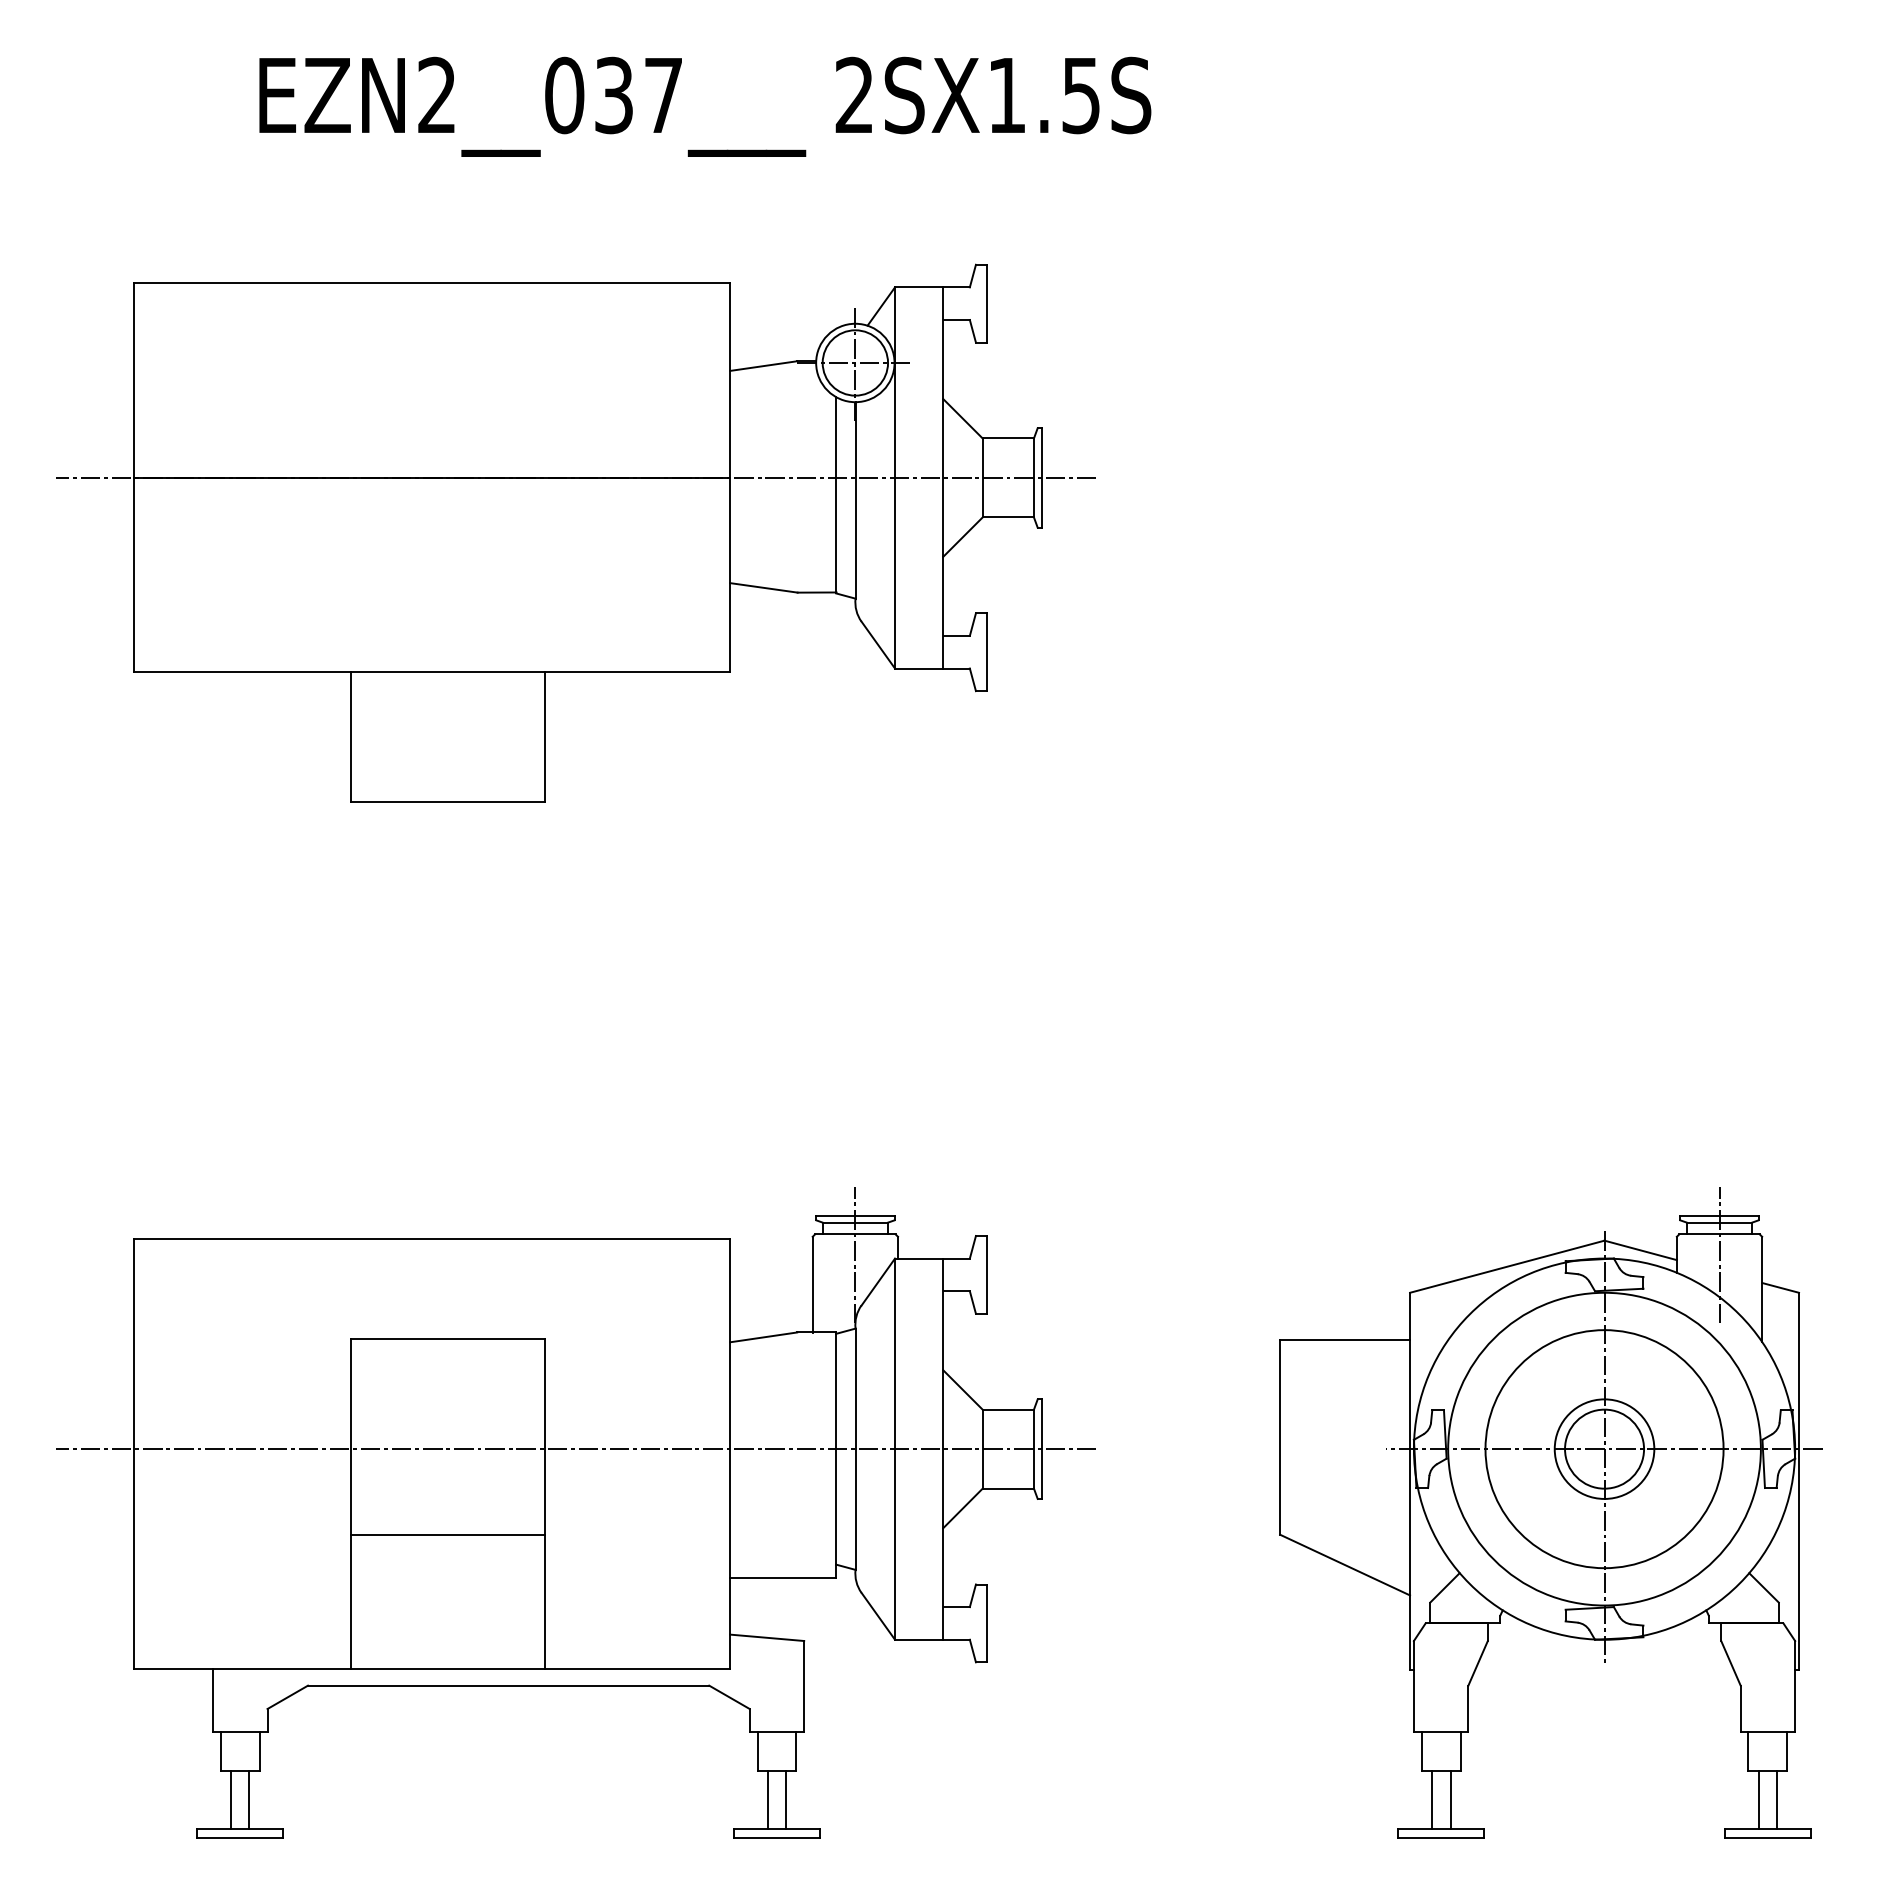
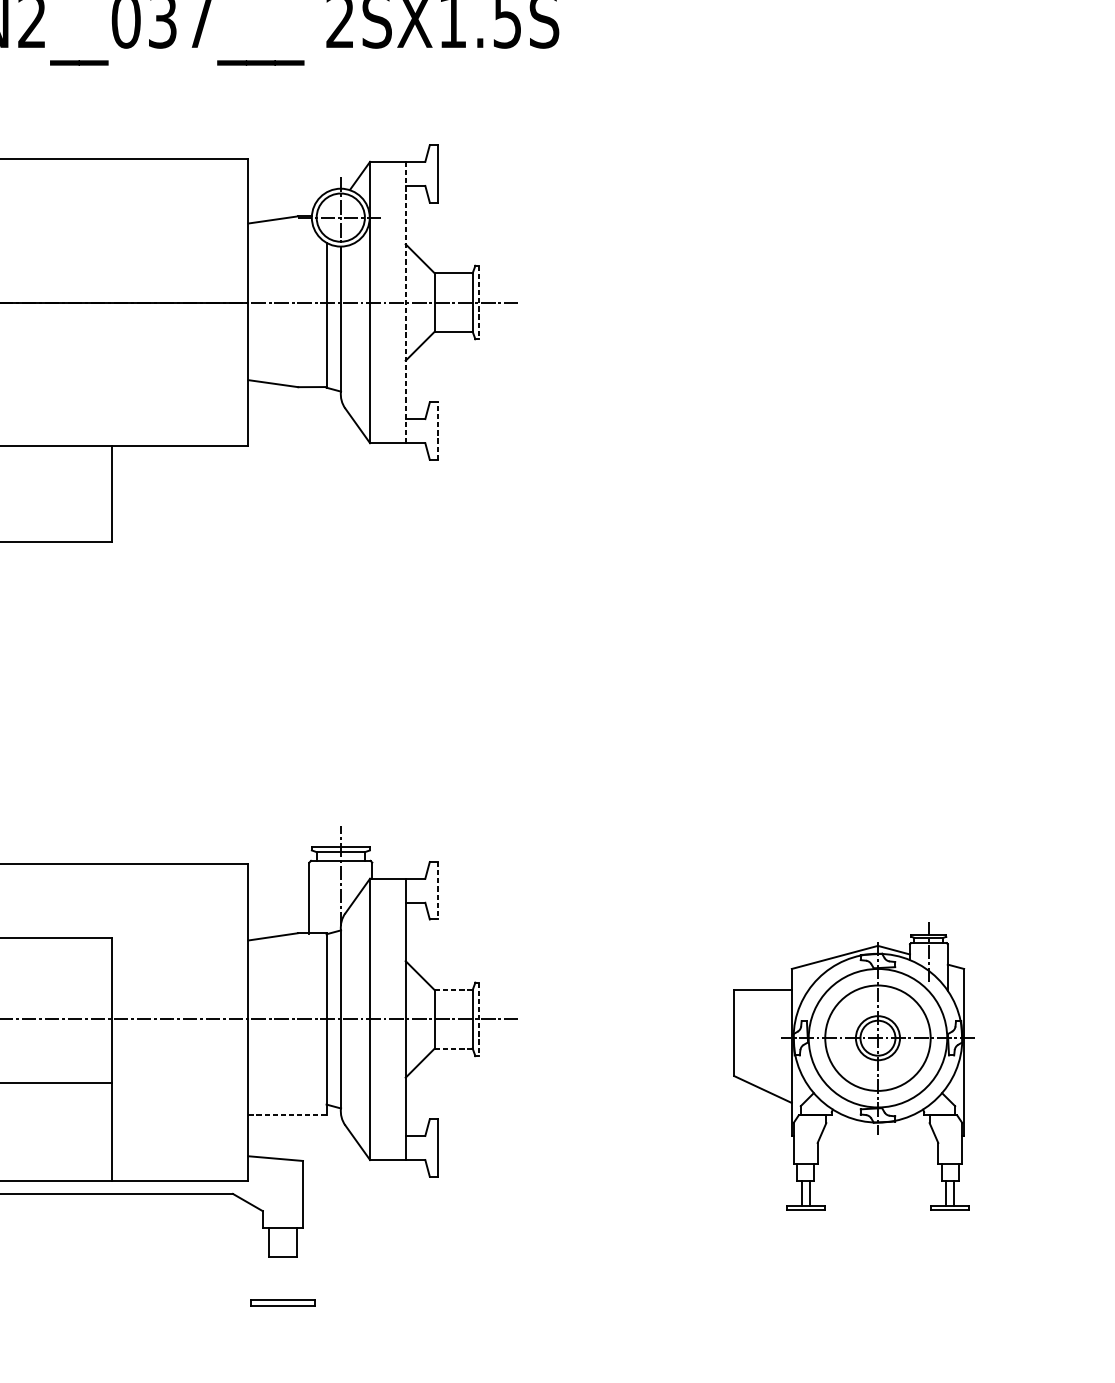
line: (943, 477) -> (405, 302), solid -> dashed
line: (1042, 477) -> (478, 302), solid -> dashed
line: (986, 652) -> (437, 431), solid -> dashed
line: (986, 1274) -> (437, 890), solid -> dashed
line: (1008, 1409) -> (453, 990), solid -> dashed
line: (1042, 1449) -> (478, 1019), solid -> dashed
line: (1008, 1488) -> (453, 1048), solid -> dashed
part: (1550, 1512) -> (853, 1066), size x0.6
line: (783, 1578) -> (287, 1114), solid -> dashed
line: (767, 1799) -> (275, 1277), removed
line: (786, 1799) -> (289, 1277), removed

